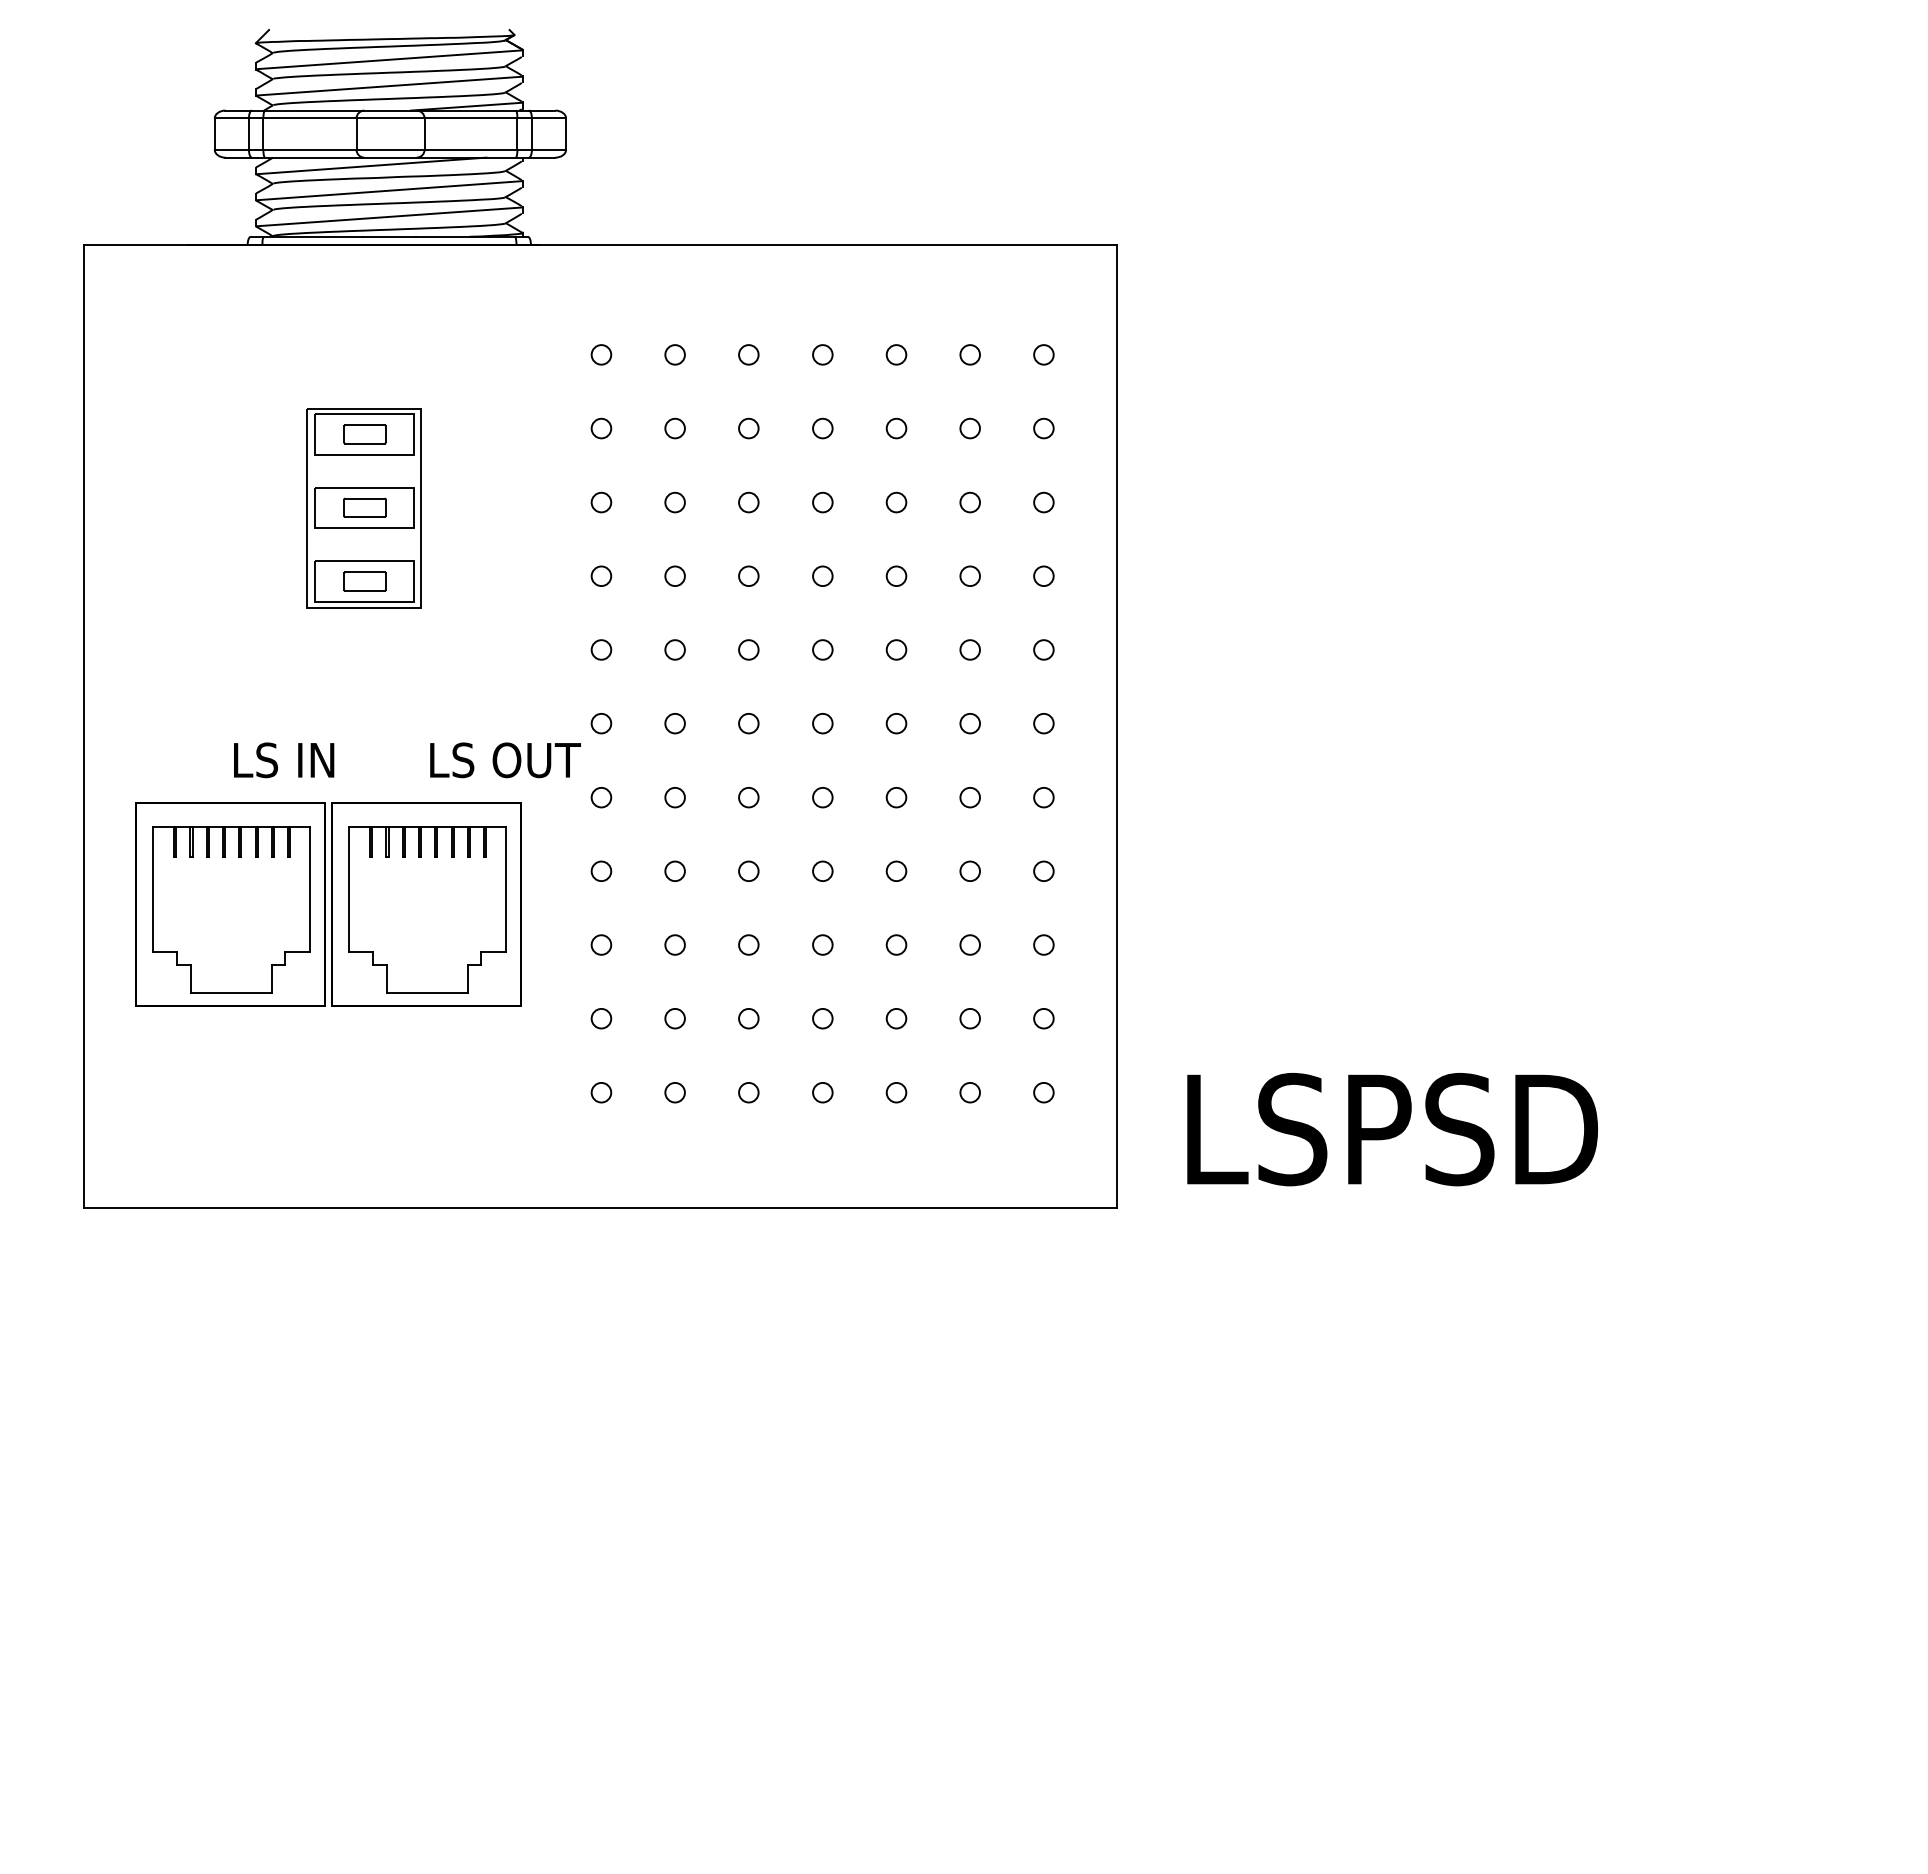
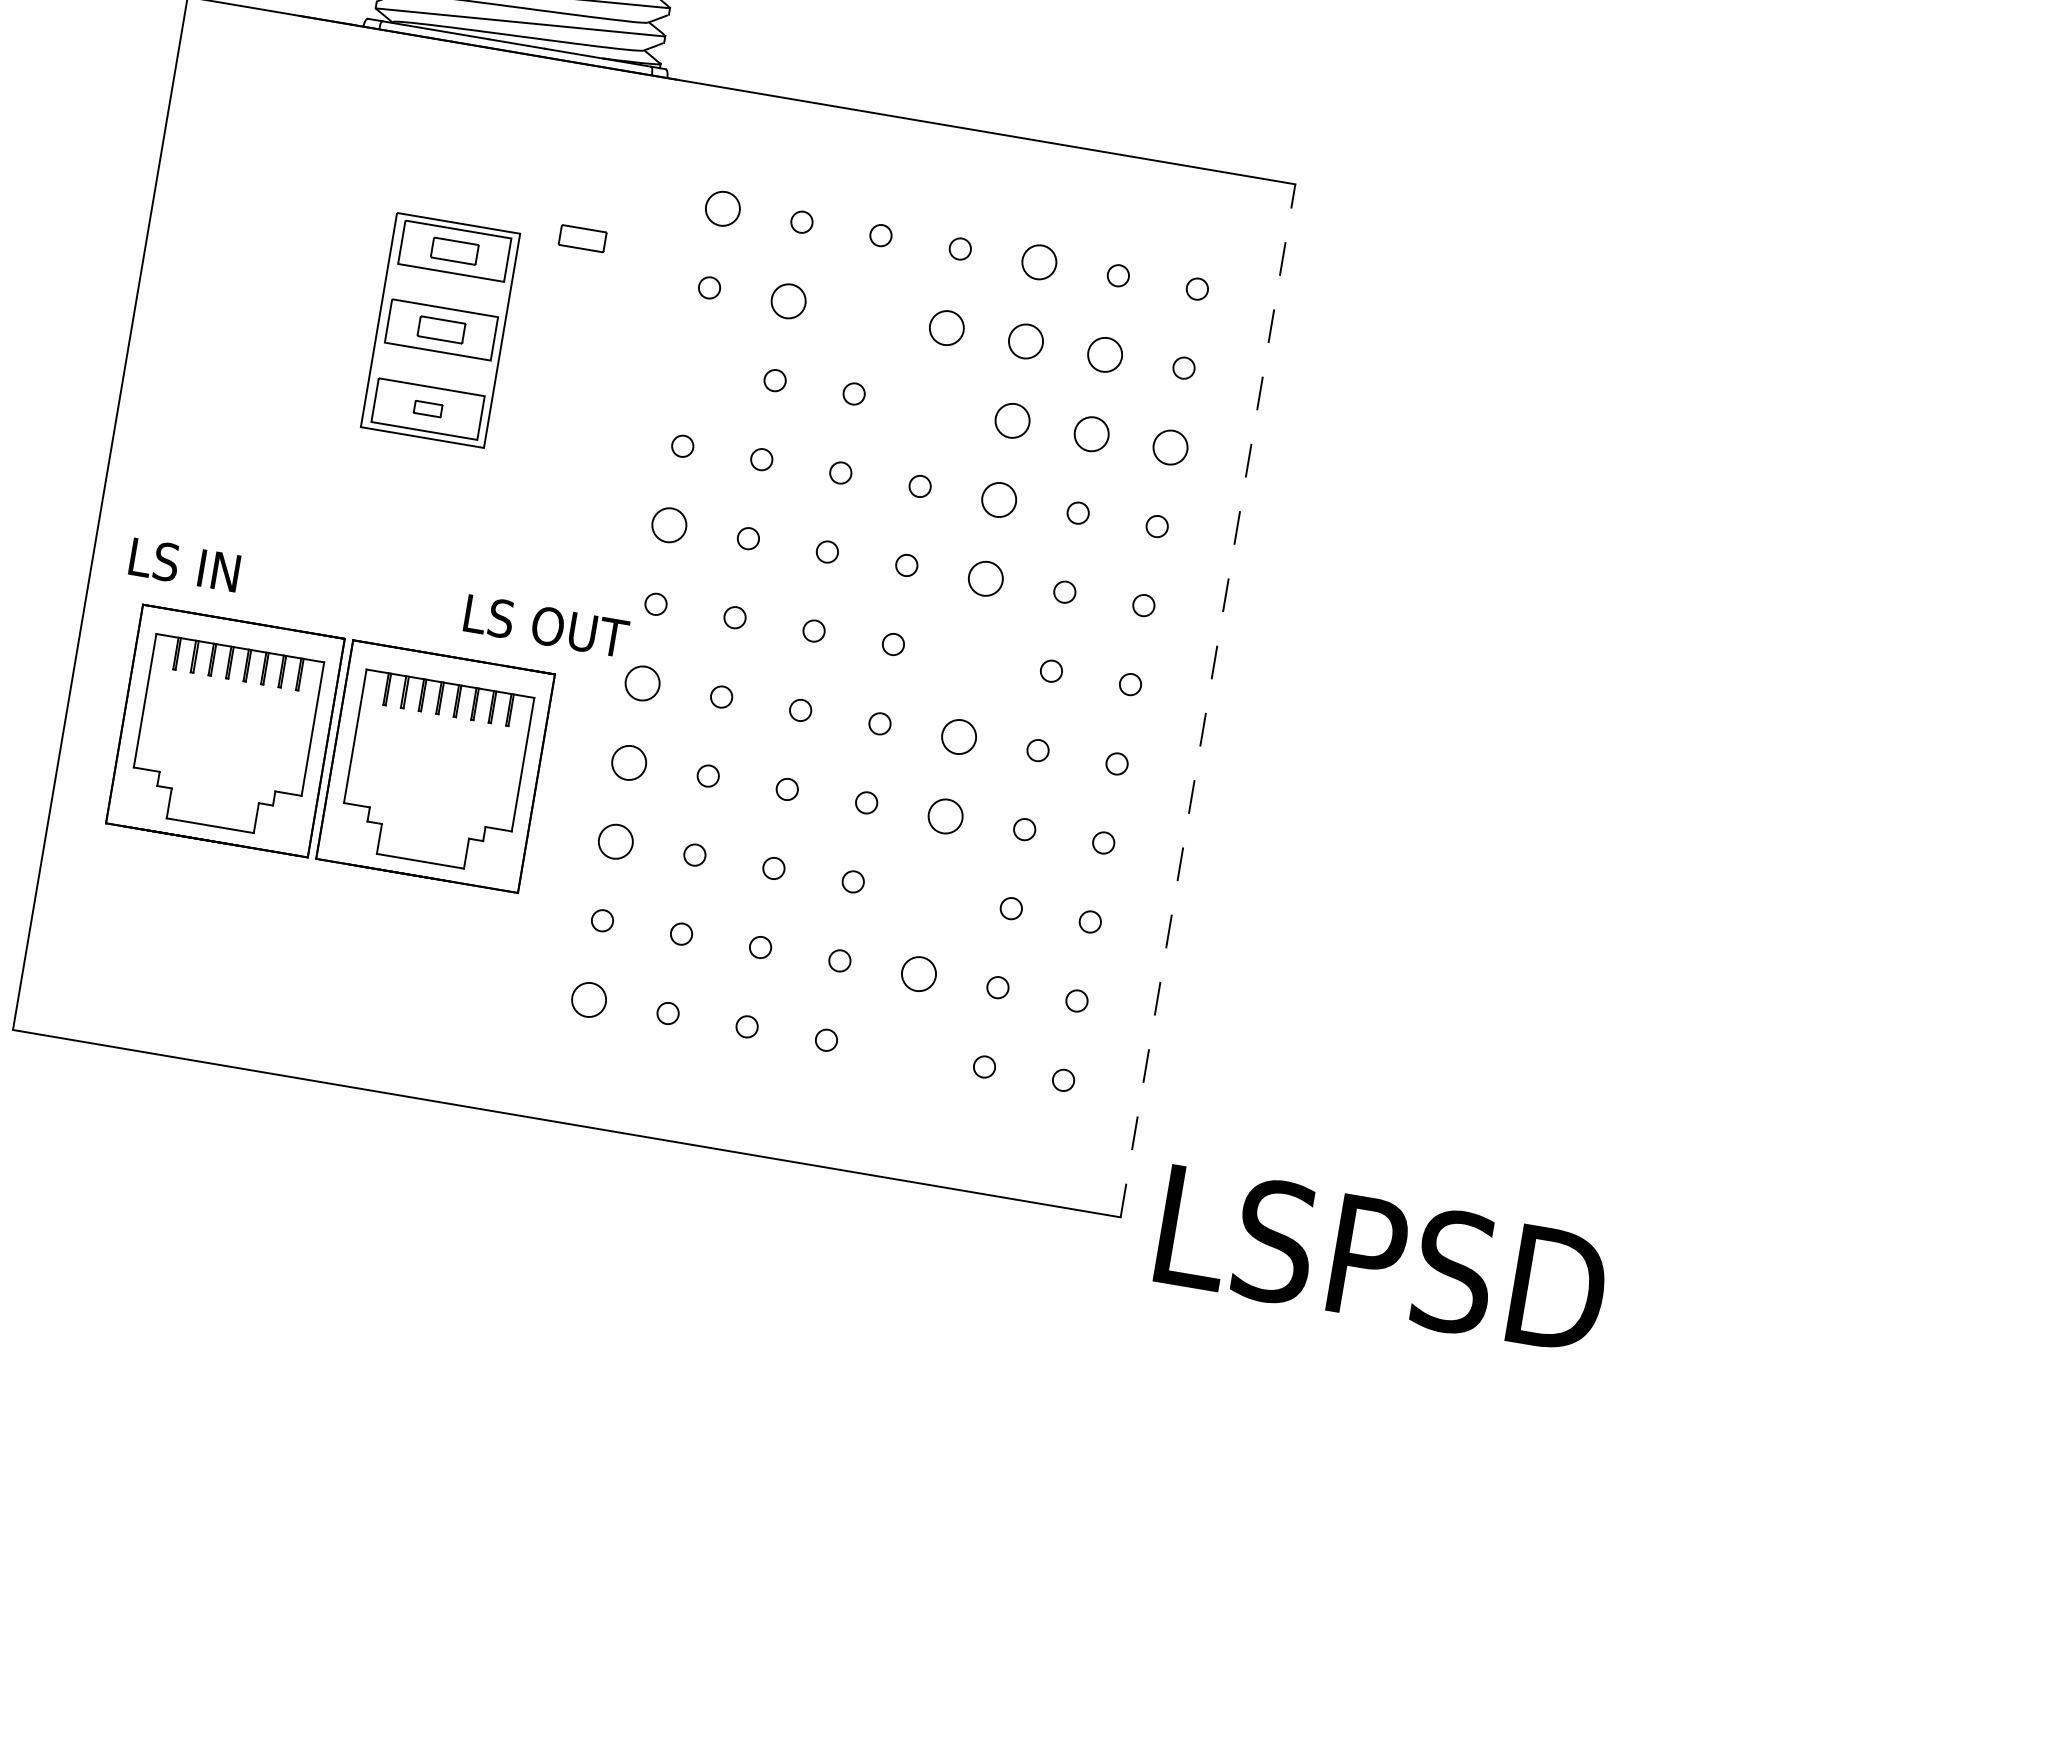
circle: (601, 354) -> (723, 208), size x1.6
circle: (896, 354) -> (1039, 262), size x1.6
part: (478, 403) -> (582, 238), added
circle: (674, 428) -> (787, 301), size x1.6
circle: (748, 428) -> (867, 314), removed
circle: (822, 428) -> (946, 327), size x1.6
circle: (896, 428) -> (1025, 341), size x1.6
circle: (969, 428) -> (1104, 354), size x1.6
circle: (601, 502) -> (696, 367), removed
circle: (822, 502) -> (933, 407), removed
circle: (896, 502) -> (1012, 420), size x1.6
circle: (969, 502) -> (1090, 433), size x1.6
circle: (1043, 502) -> (1170, 447), size x1.6
circle: (896, 575) -> (999, 498), size x1.6
part: (364, 581) -> (427, 408), size x0.6
circle: (601, 649) -> (669, 524), size x1.6
circle: (896, 649) -> (985, 578), size x1.6
circle: (896, 723) -> (972, 657), removed
line: (1116, 726) -> (1207, 700), solid -> dashed
text: (284, 760) -> (185, 565), moved
circle: (601, 797) -> (642, 683), size x1.6
circle: (896, 797) -> (959, 737), size x1.6
circle: (601, 870) -> (629, 761), size x1.6
circle: (896, 870) -> (945, 815), size x1.6
circle: (601, 944) -> (616, 841), size x1.6
circle: (896, 944) -> (932, 894), removed
circle: (896, 1018) -> (918, 974), size x1.6
circle: (601, 1092) -> (589, 999), size x1.6
circle: (896, 1092) -> (905, 1053), removed
text: (1392, 1129) -> (1382, 1259), moved

